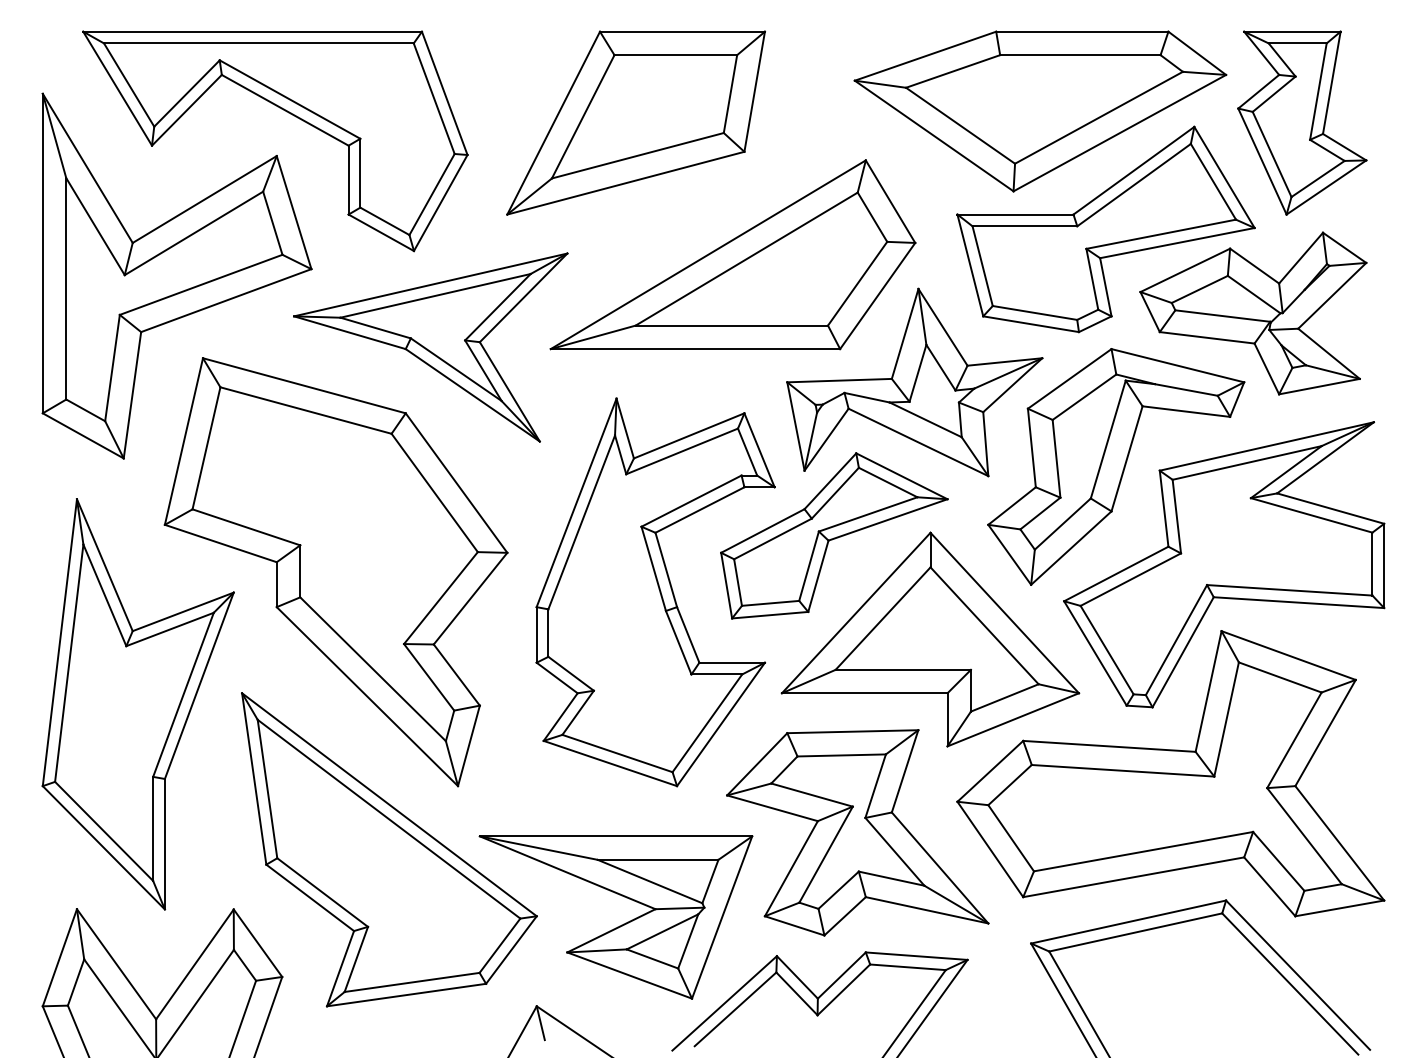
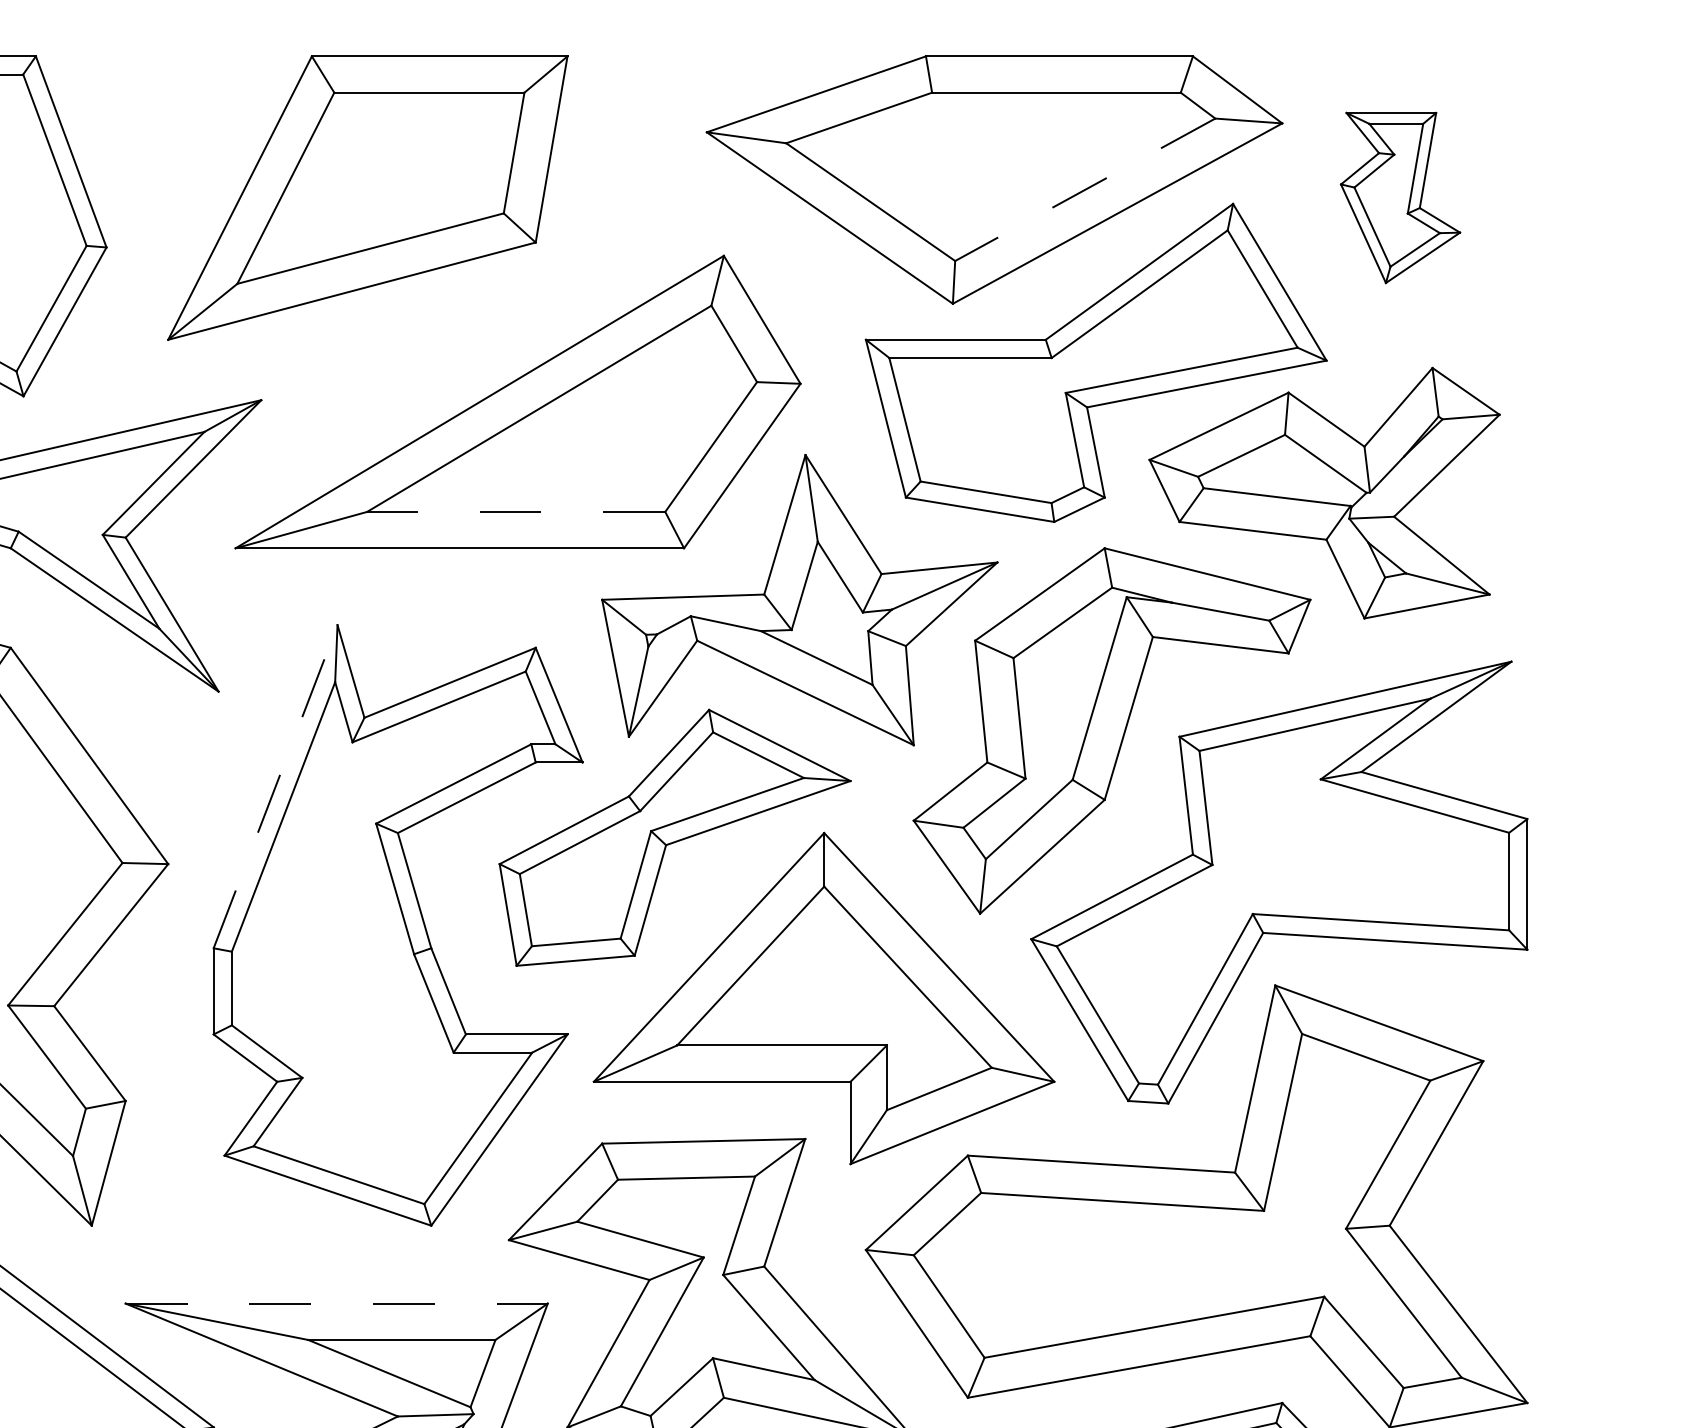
line: (1098, 117) -> (1084, 189), solid -> dashed
part: (1302, 122) -> (1400, 197), size x0.6
line: (731, 325) -> (515, 511), solid -> dashed
line: (576, 502) -> (275, 786), solid -> dashed
line: (616, 836) -> (337, 1303), solid -> dashed

